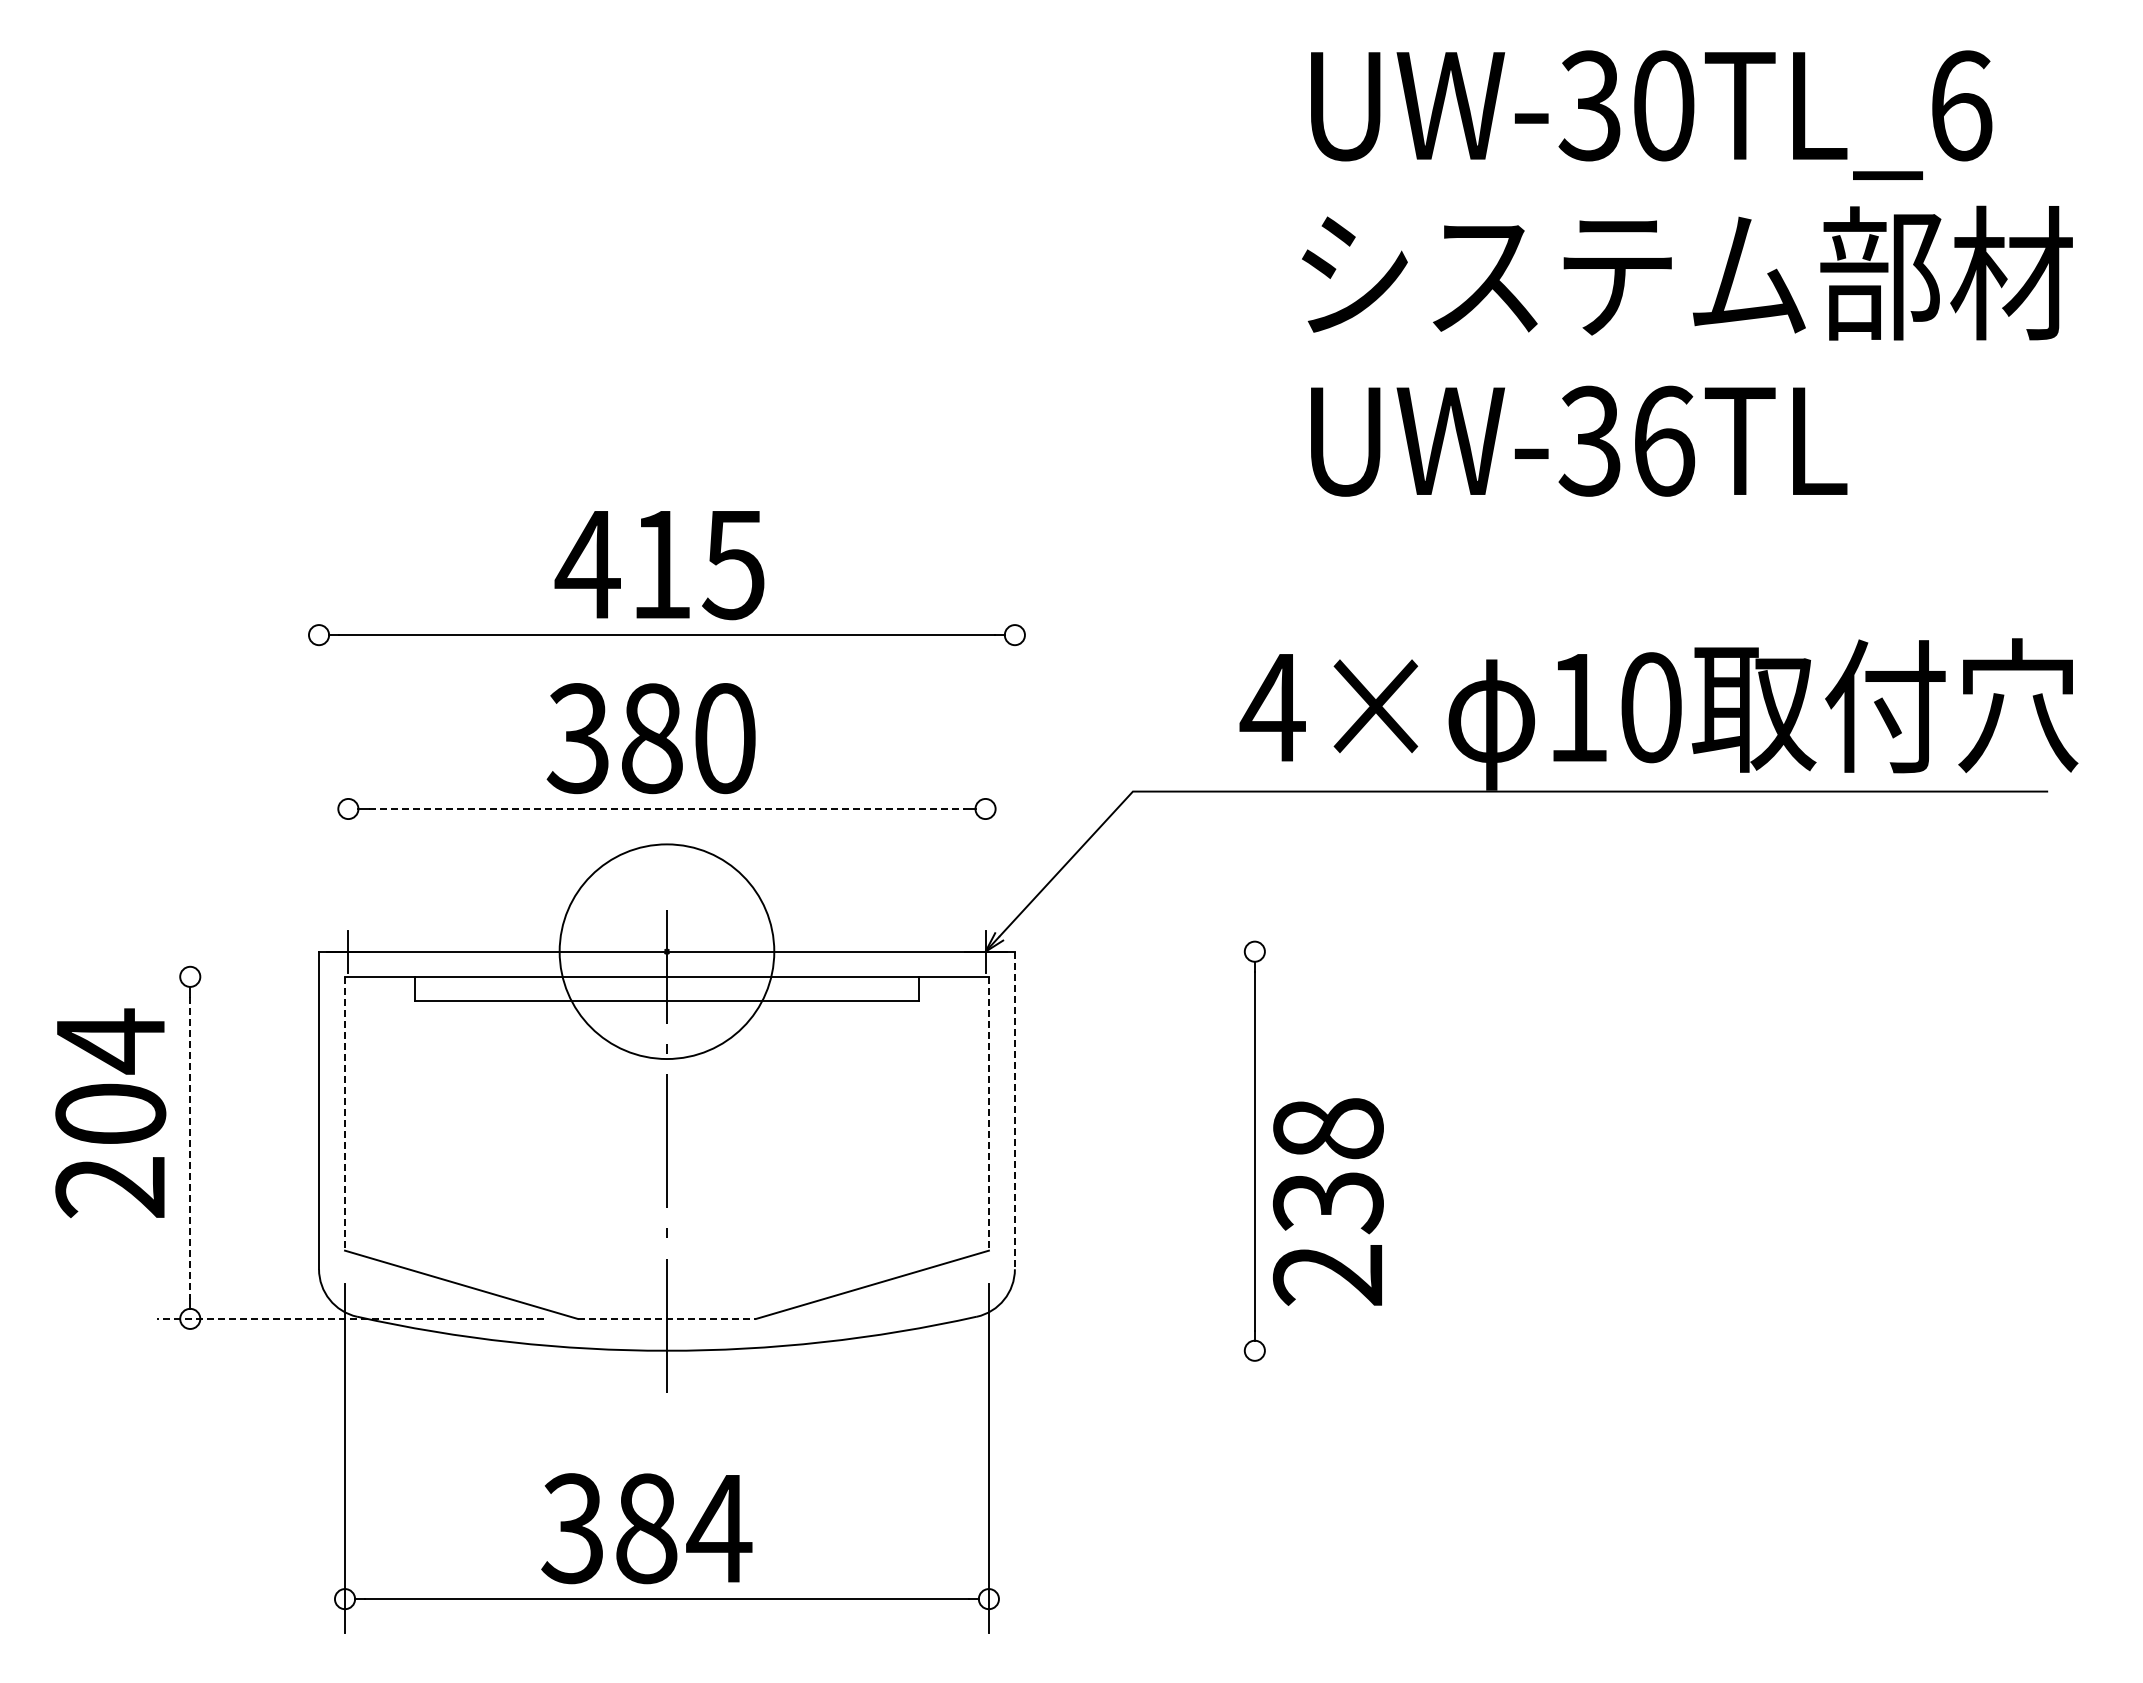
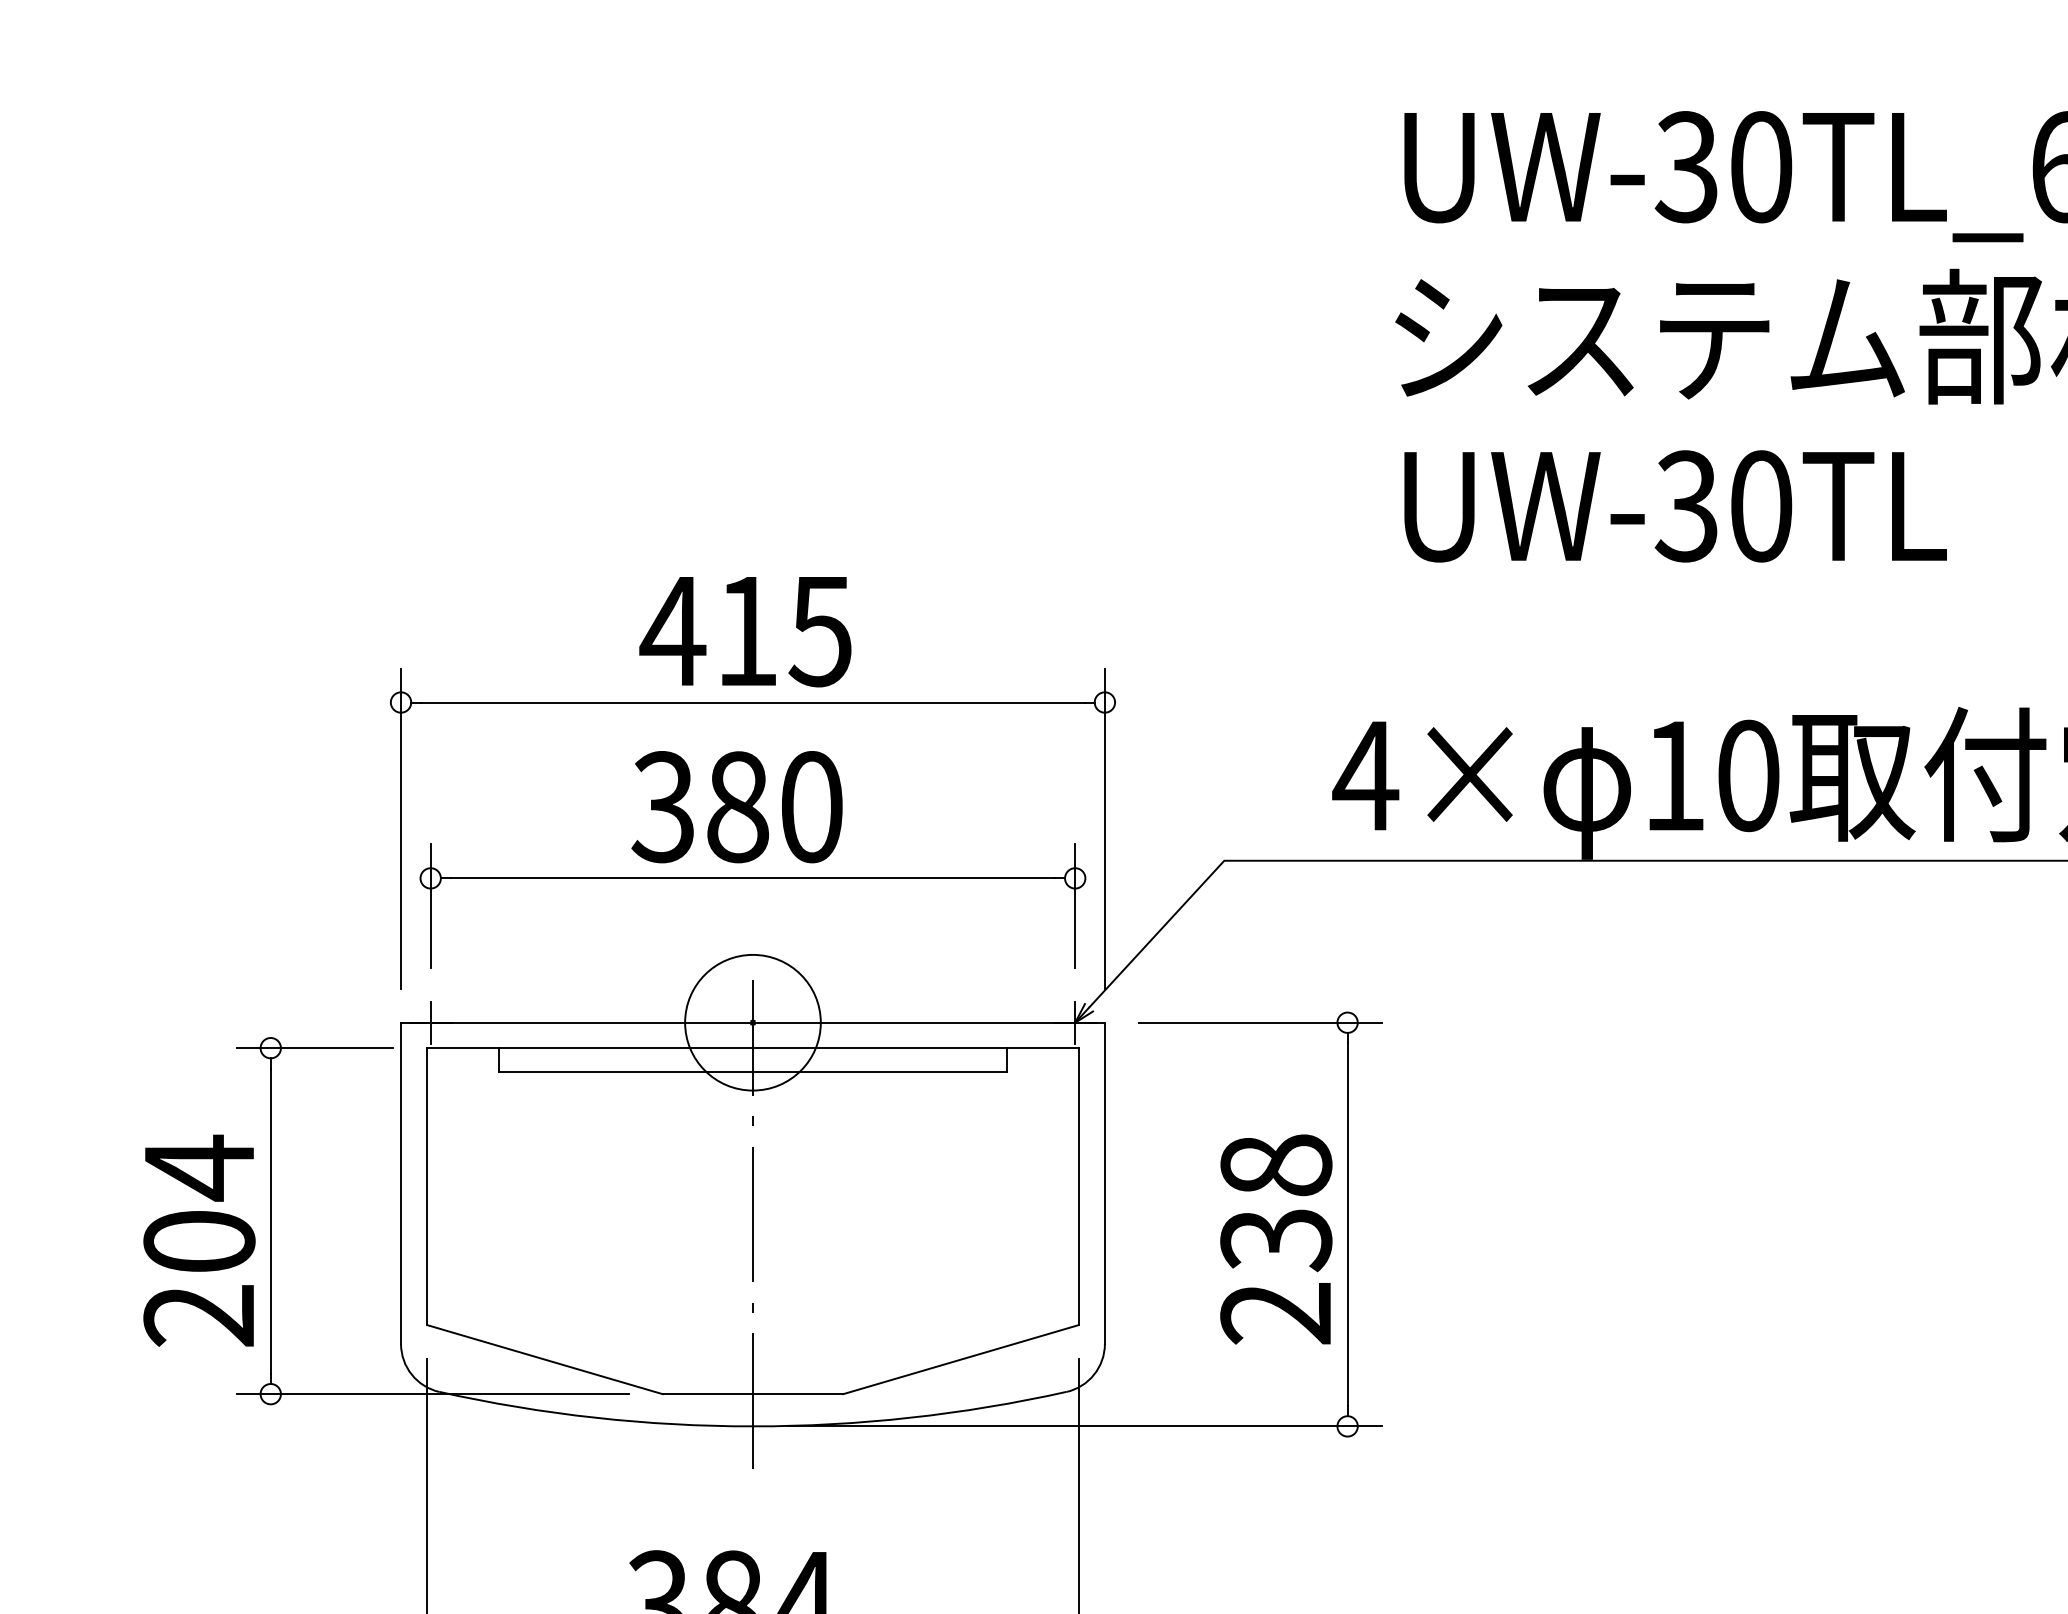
text: (1664, 440) -> (1761, 505), UW-36TL -> UW-30TL
line: (319, 759) -> (401, 828), added
line: (1014, 759) -> (1104, 828), added
line: (667, 809) -> (753, 878), dashed -> solid
line: (348, 836) -> (430, 906), added
line: (985, 836) -> (1075, 906), added
circle: (666, 951) -> (752, 1022), size x0.62
line: (1168, 951) -> (1260, 1022), added
line: (233, 976) -> (314, 1047), added
line: (1014, 1110) -> (1104, 1183), dashed -> solid
text: (110, 1112) -> (199, 1239), moved
line: (345, 1113) -> (427, 1186), dashed -> solid
line: (988, 1113) -> (1078, 1186), dashed -> solid
line: (190, 1147) -> (271, 1220), dashed -> solid
text: (1328, 1201) -> (1276, 1238), moved
line: (350, 1318) -> (432, 1393), dashed -> solid
line: (667, 1318) -> (753, 1393), dashed -> solid
line: (994, 1350) -> (1084, 1426), added

